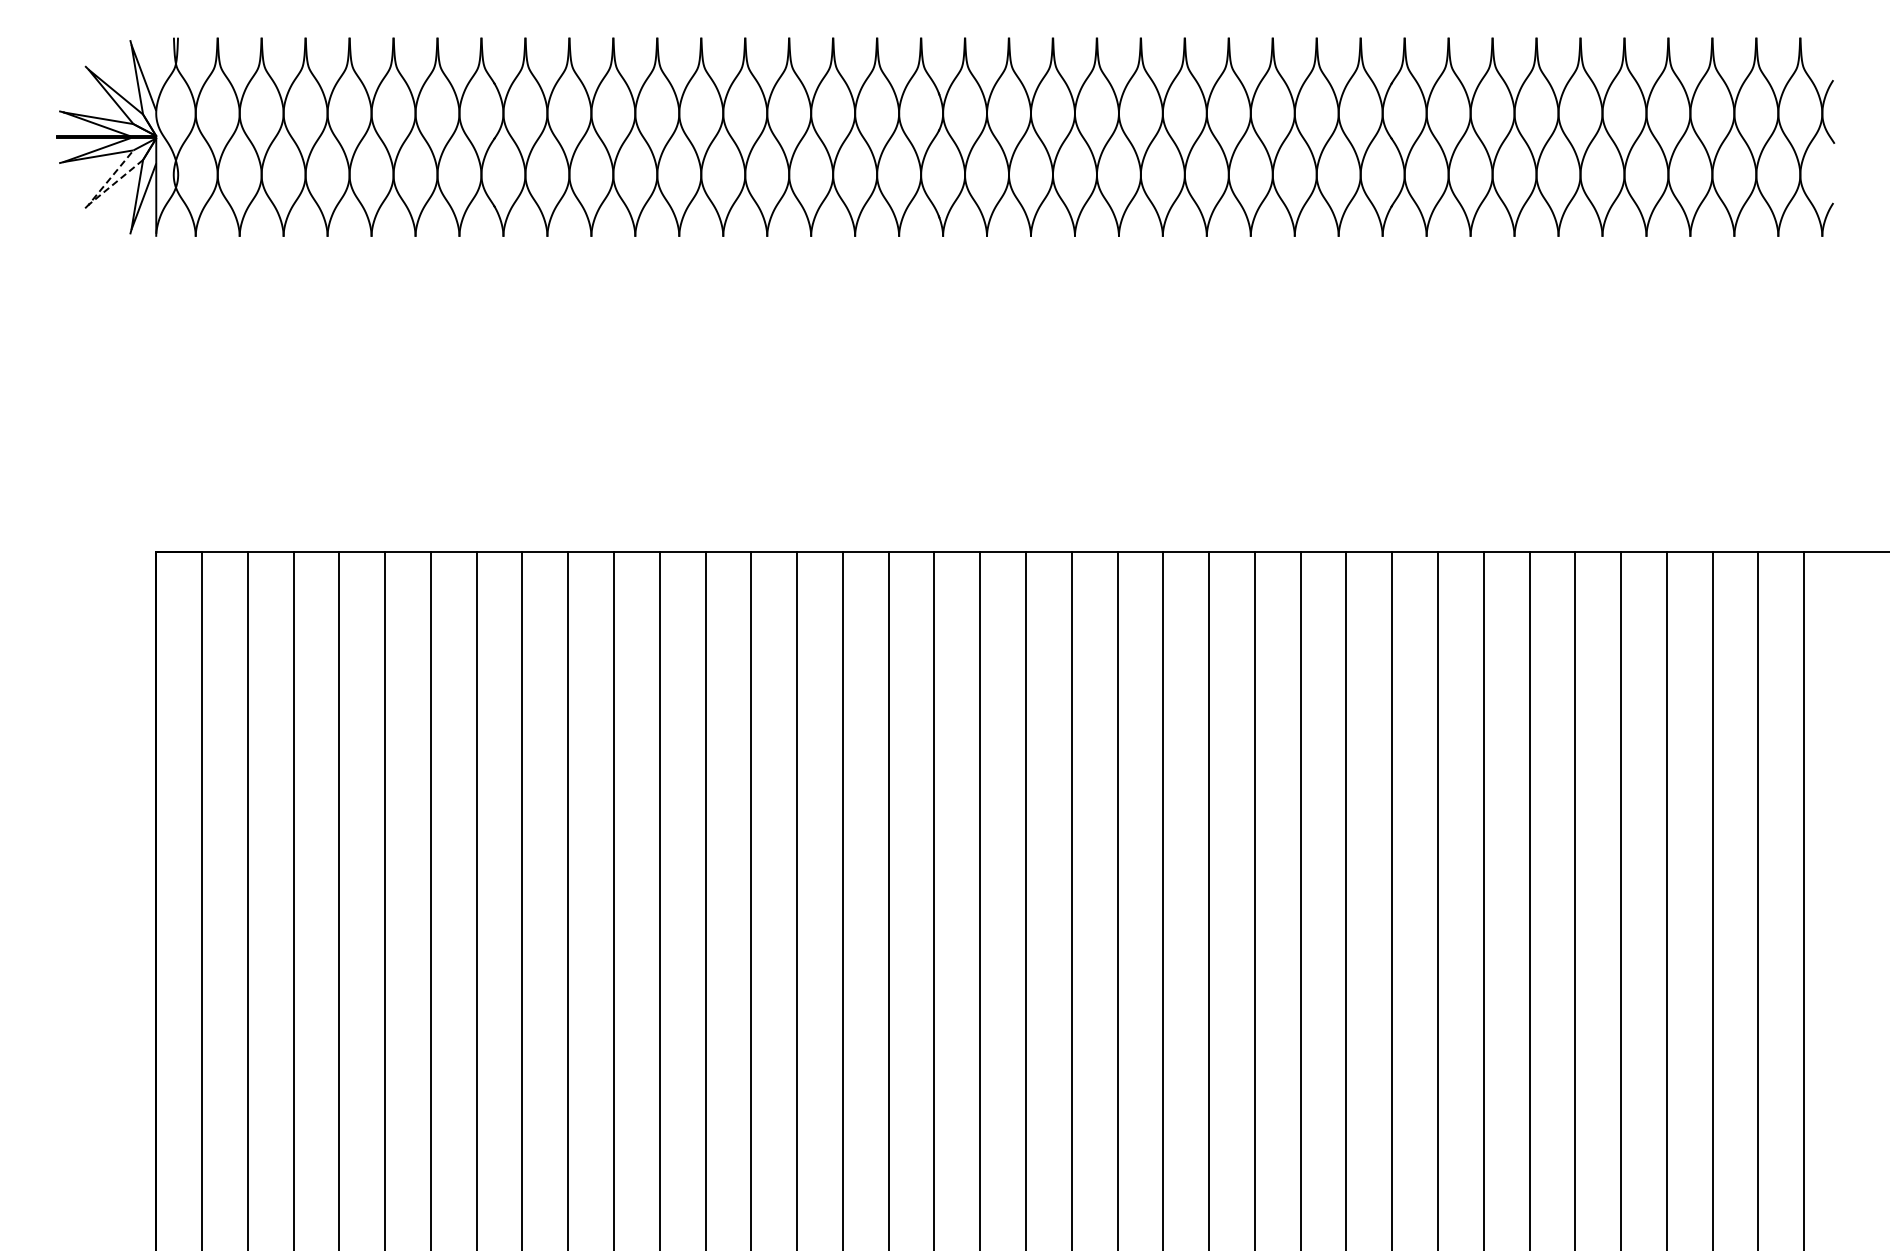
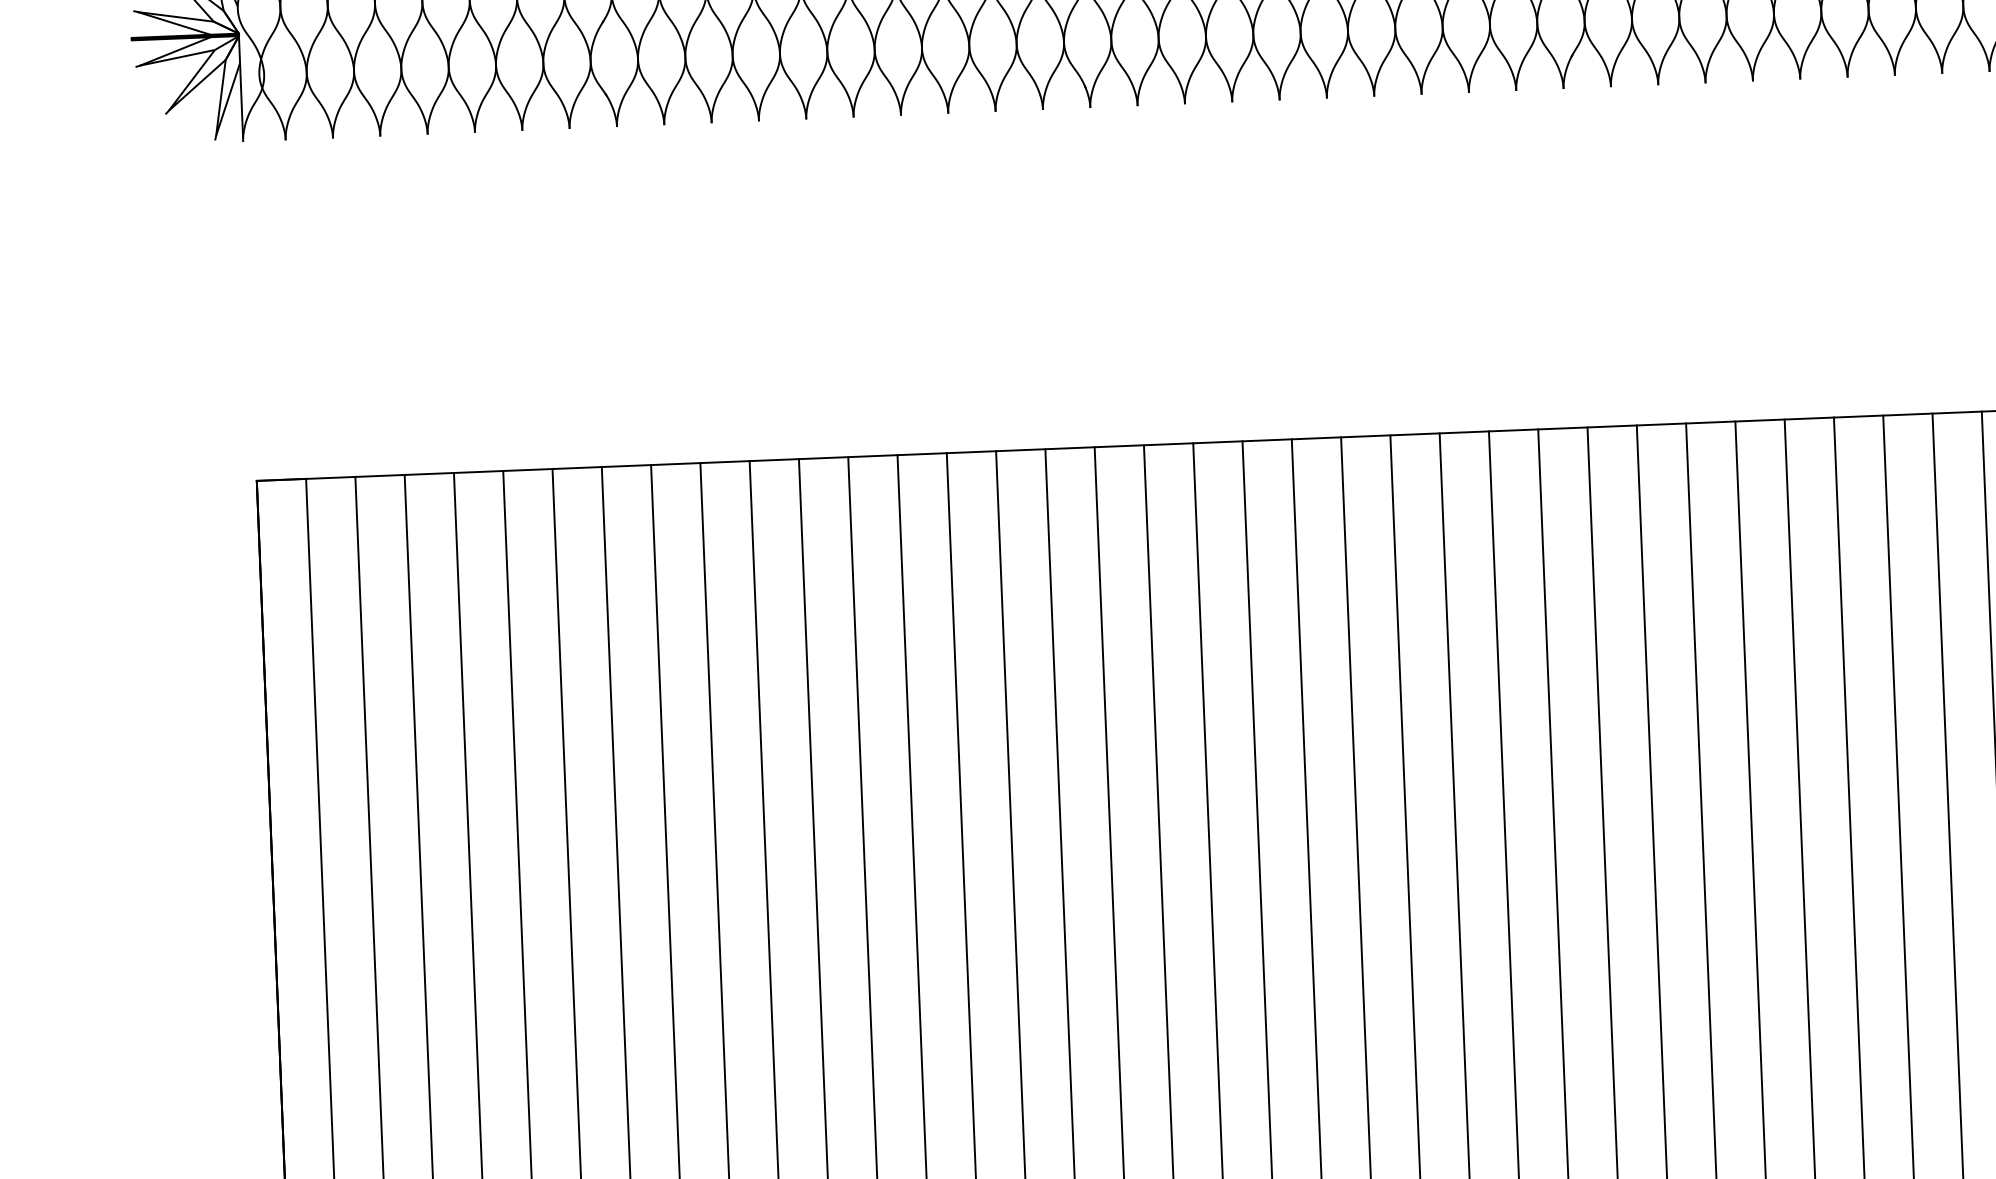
line: (88, 205) -> (168, 111), dashed -> solid

